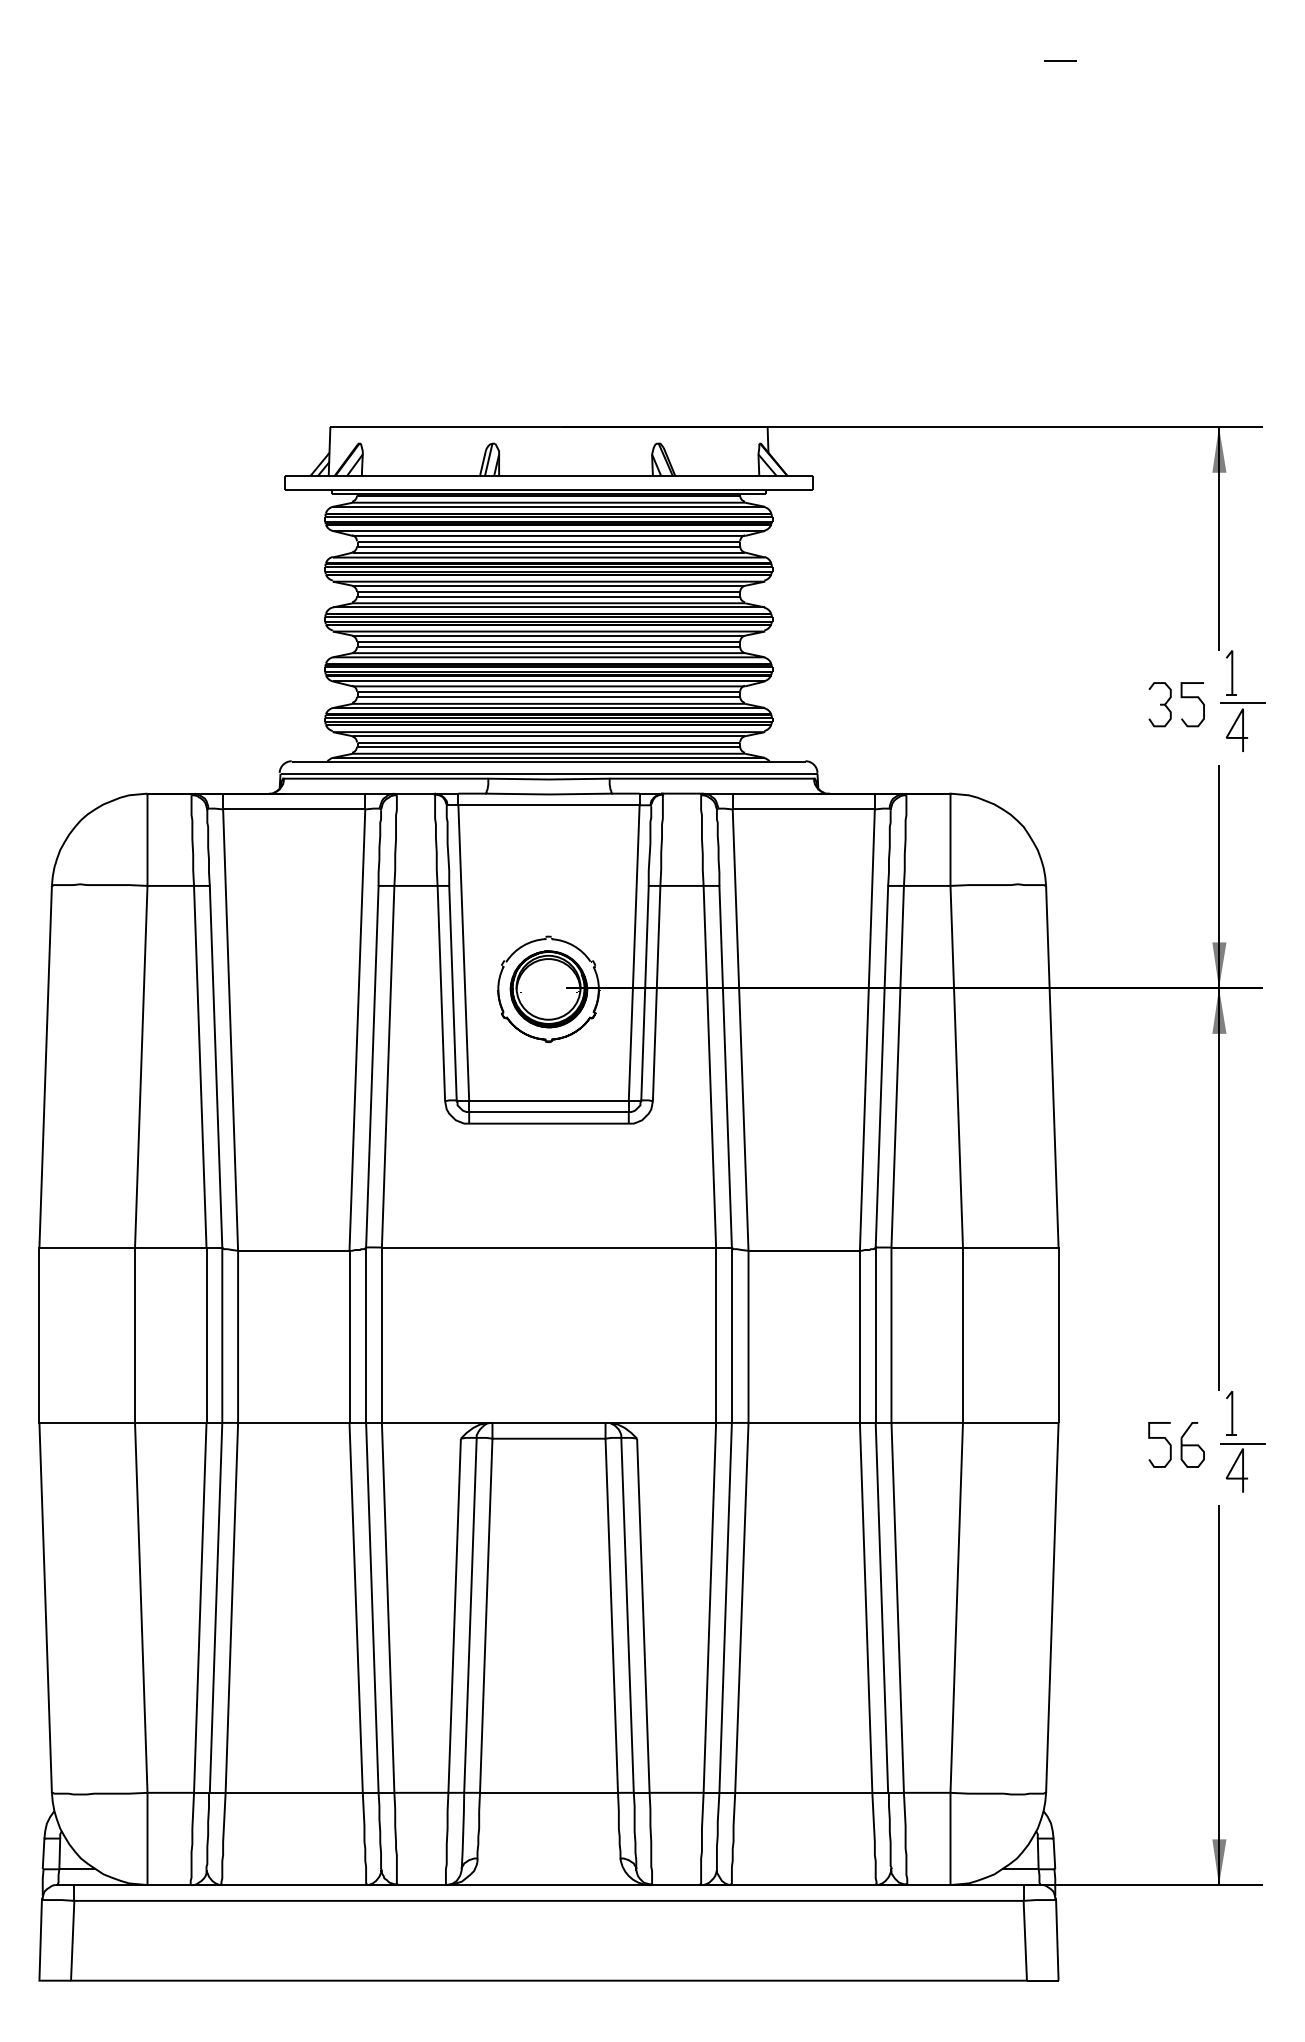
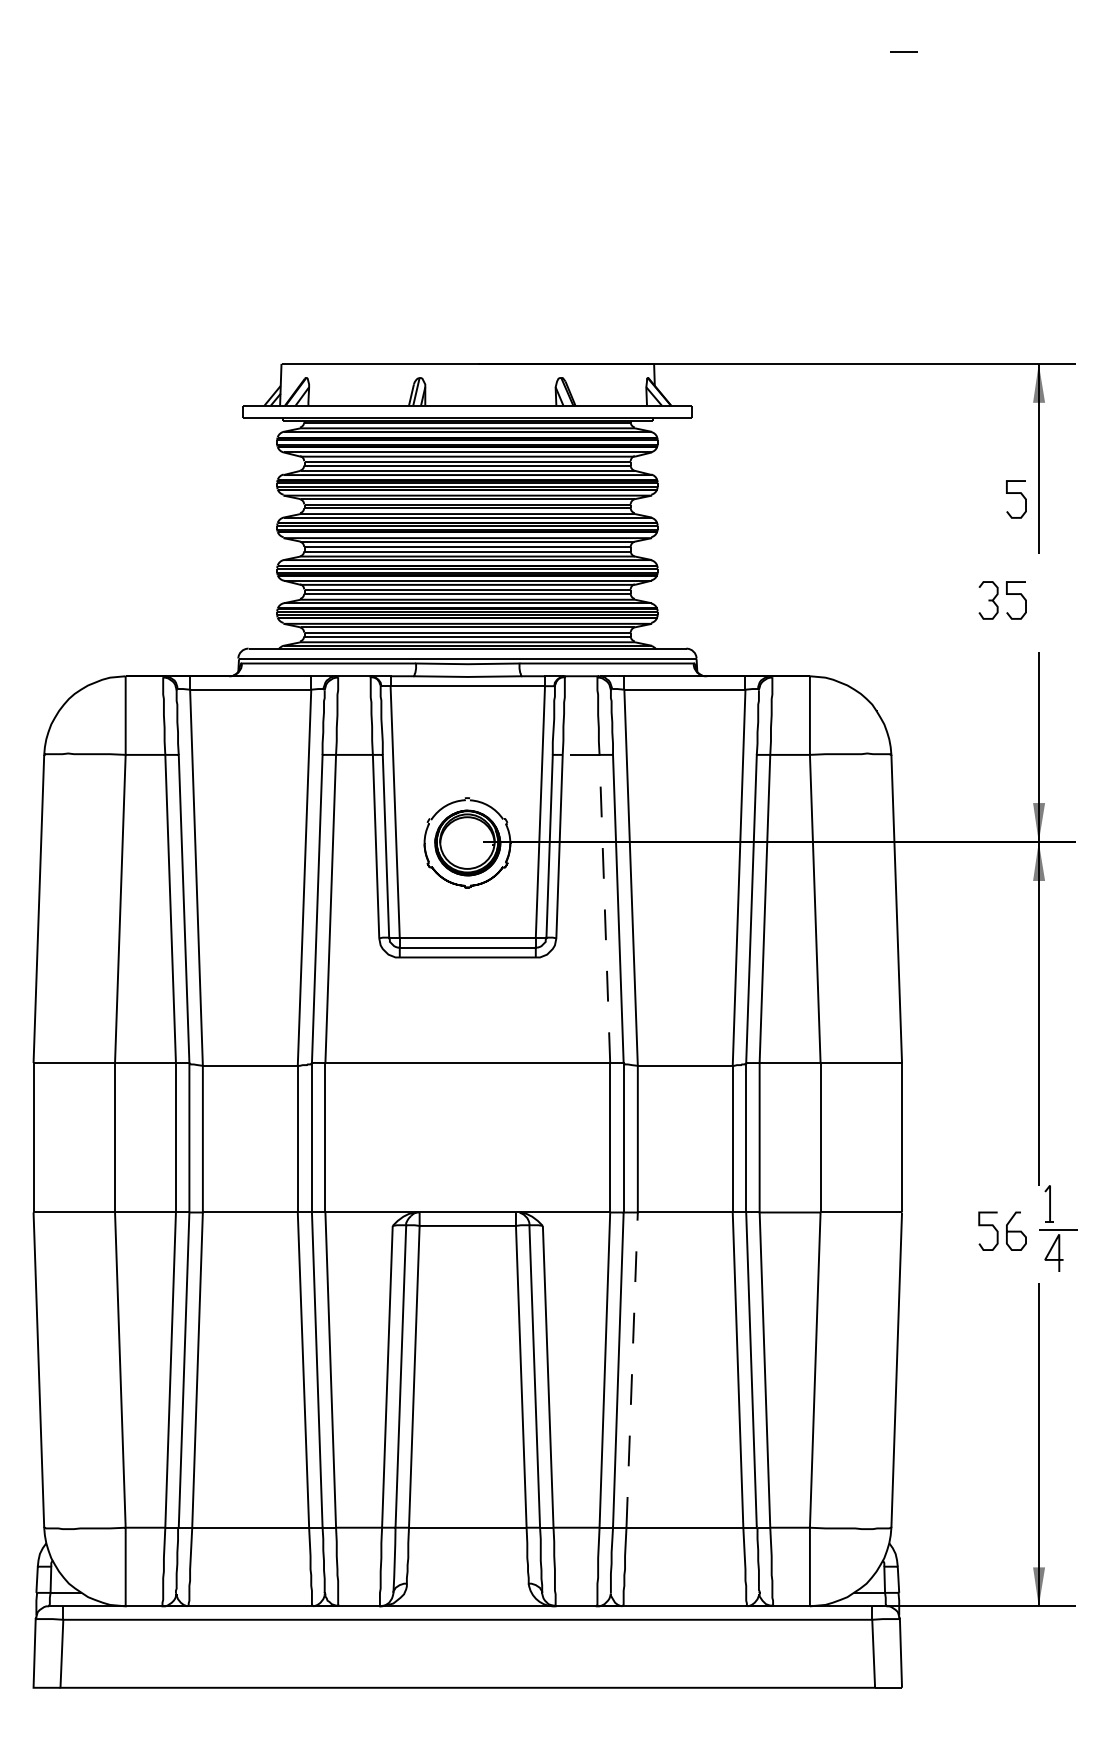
curve: (1192, 579) -> (1016, 493), added
part: (1242, 701) -> (1058, 597), removed
line: (709, 1043) -> (604, 889), solid -> dashed
line: (742, 1608) -> (632, 1370), solid -> dashed

